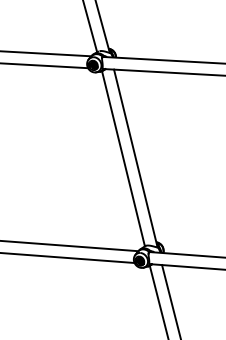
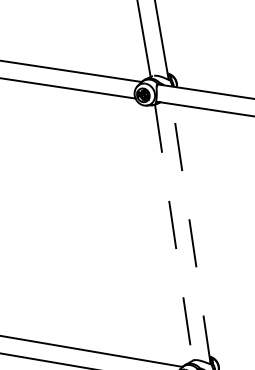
line: (135, 157) -> (191, 232), solid -> dashed
line: (123, 159) -> (173, 233), solid -> dashed

